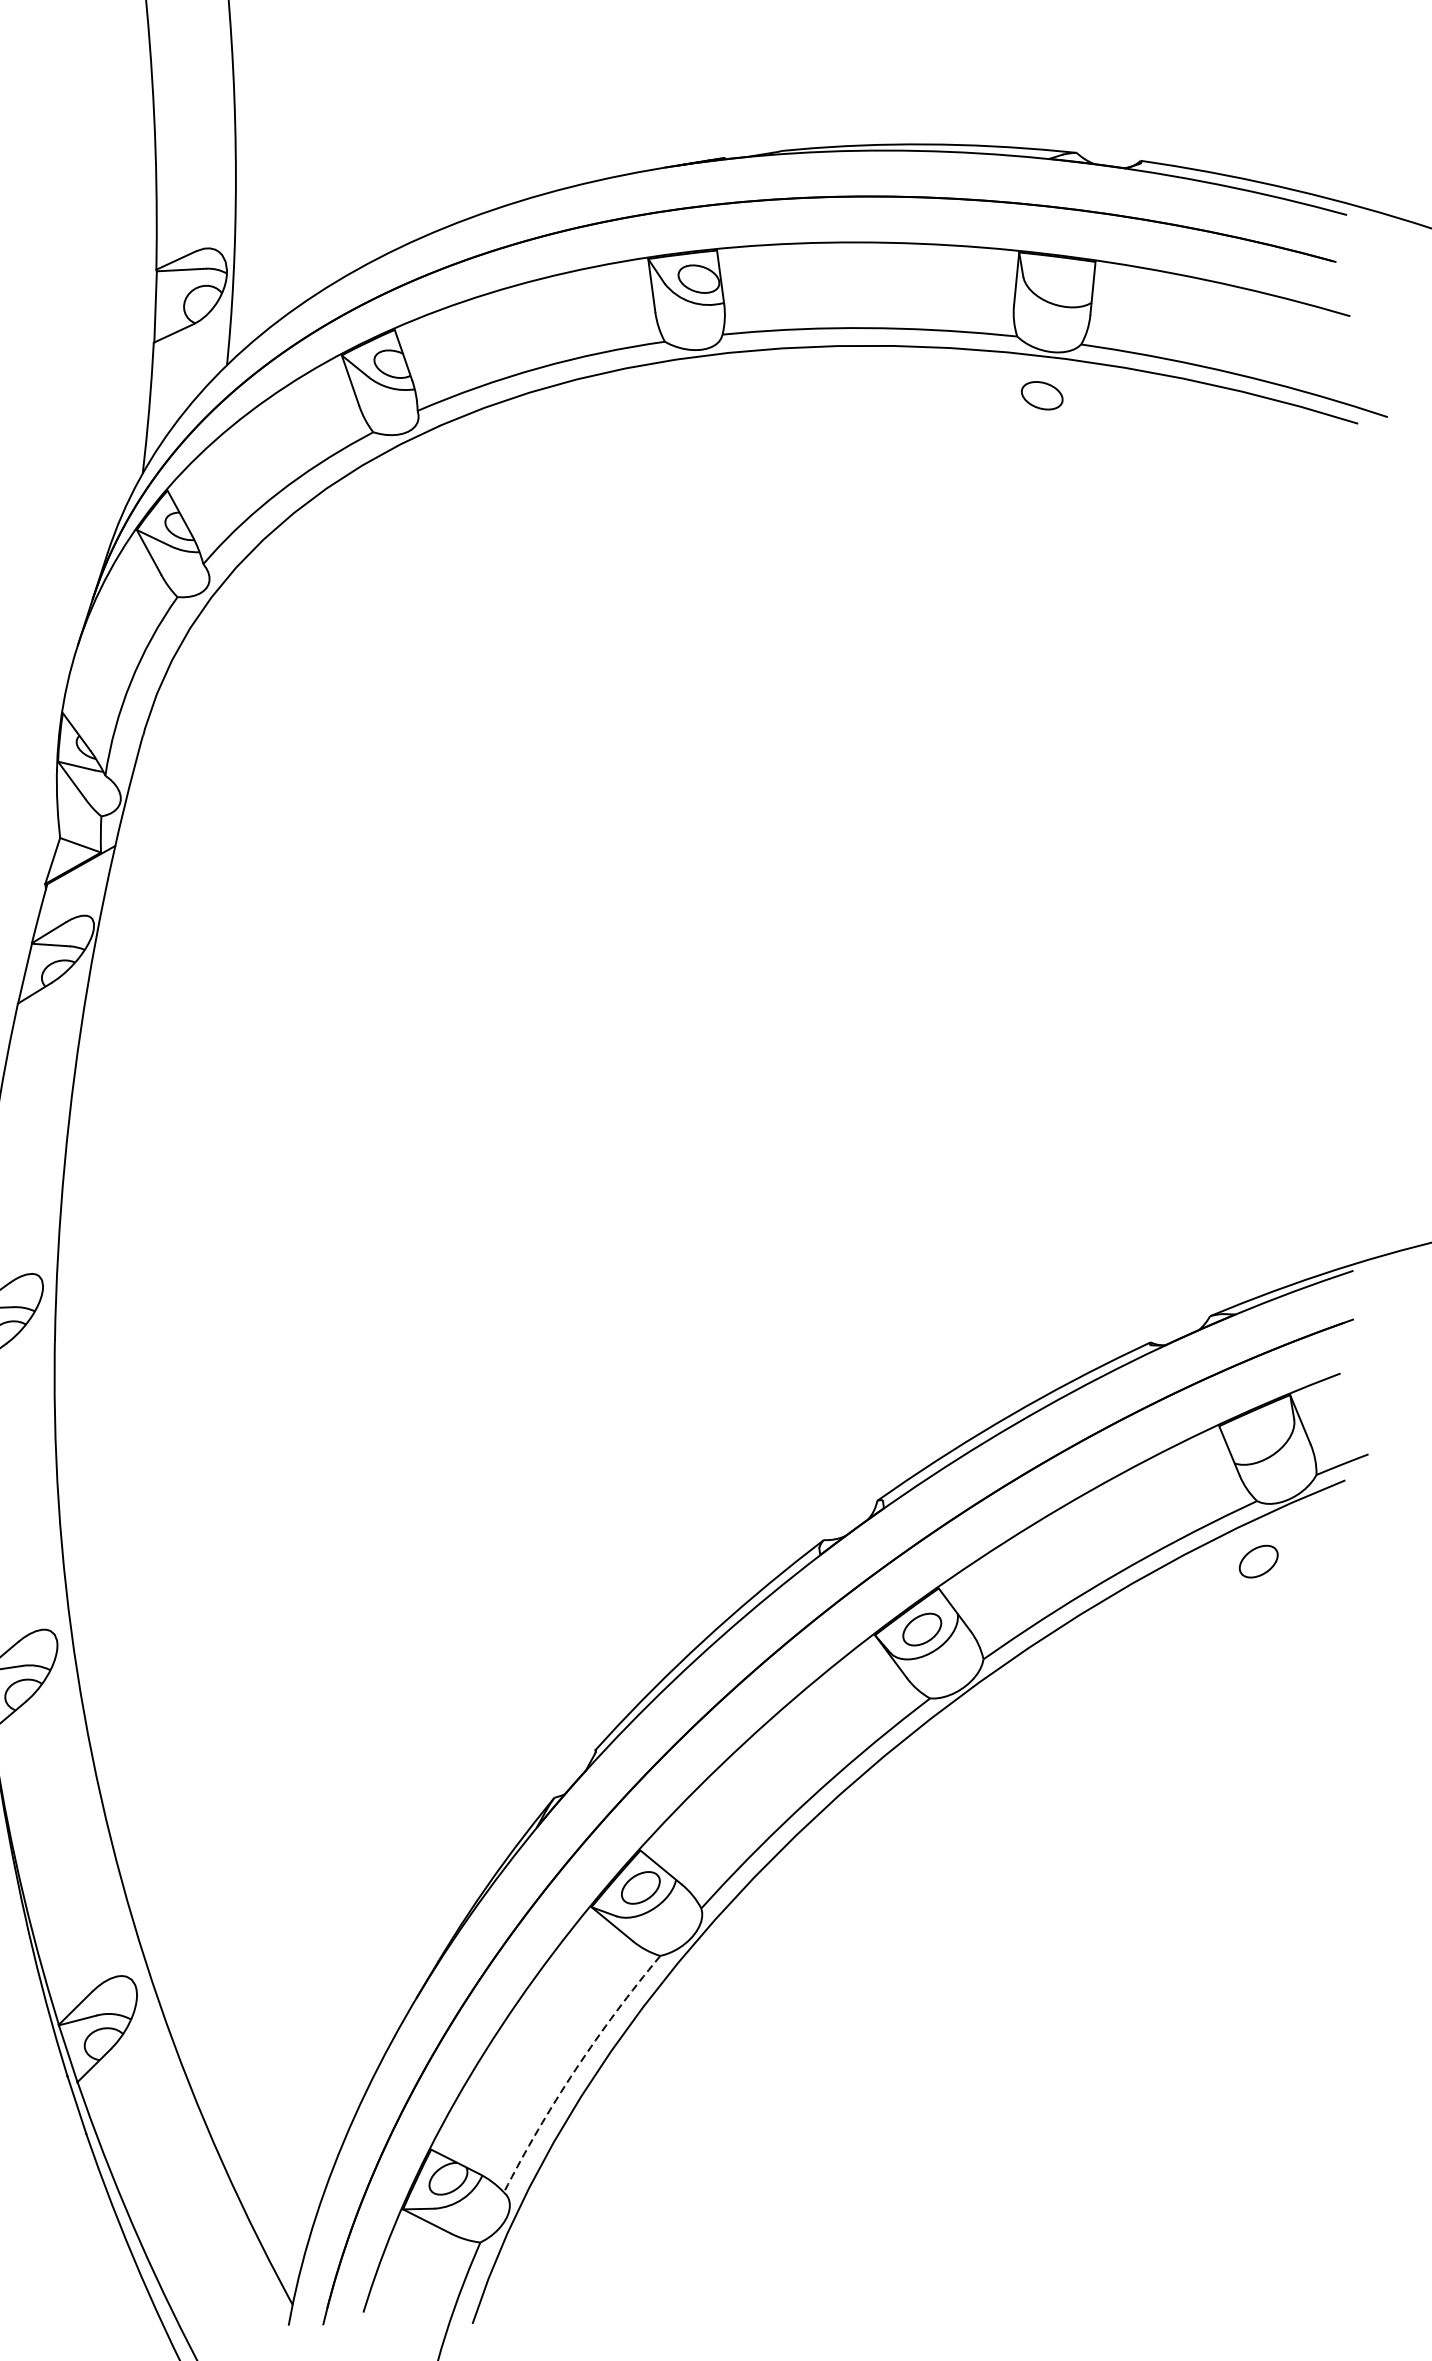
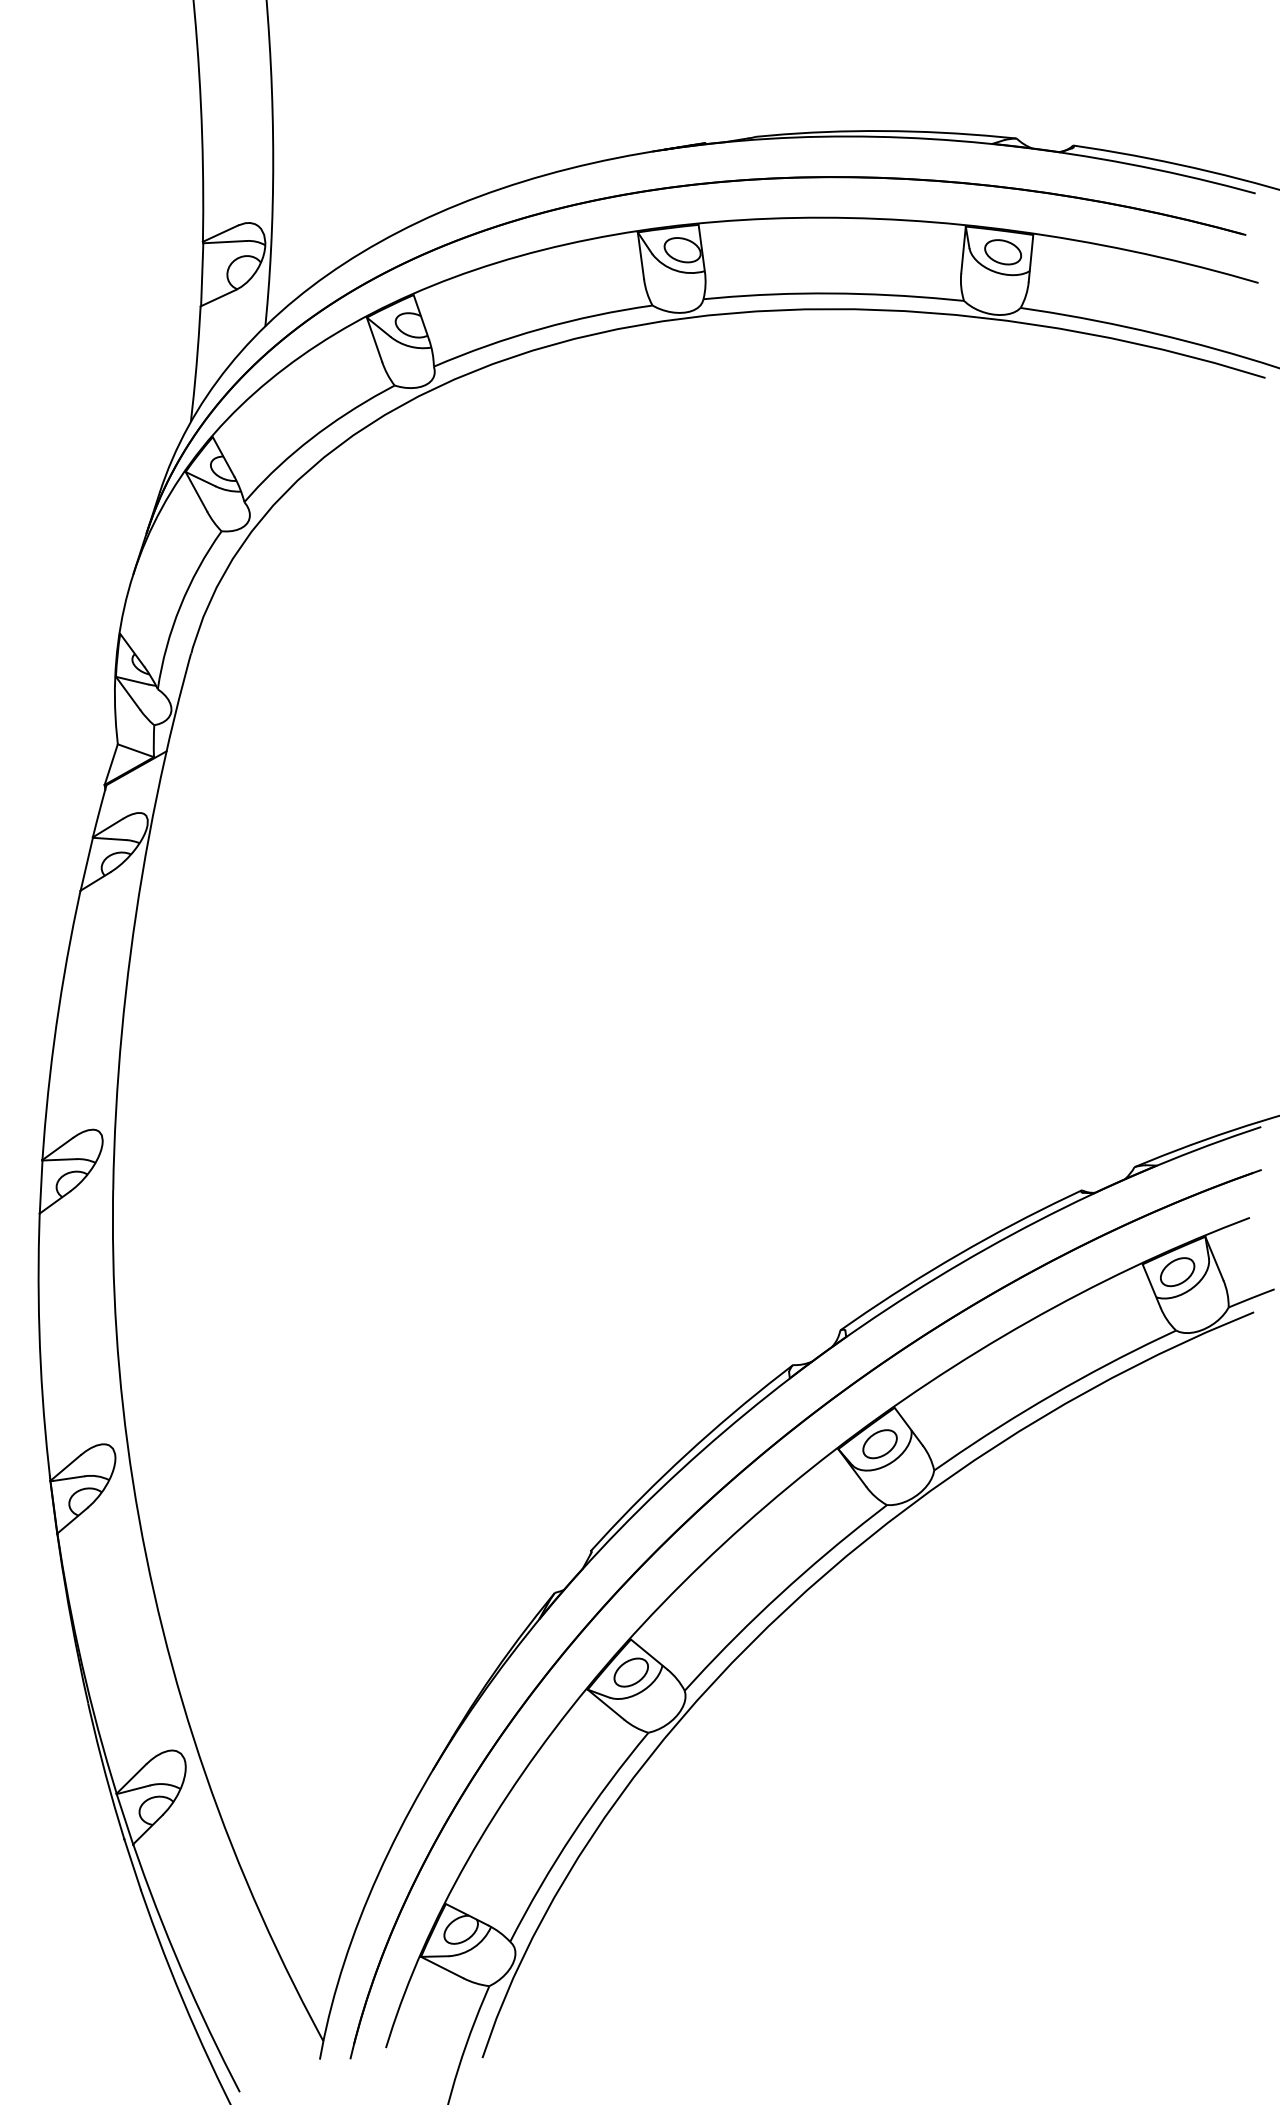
part: (1042, 396) -> (1003, 252), moved
part: (1258, 1562) -> (1177, 1272), moved
arc: (575, 2069) -> (573, 1833), dashed -> solid

